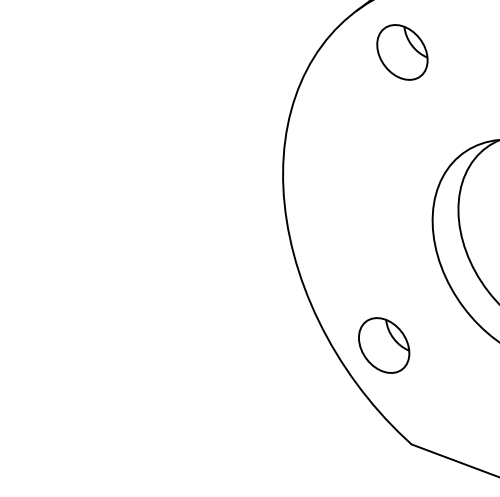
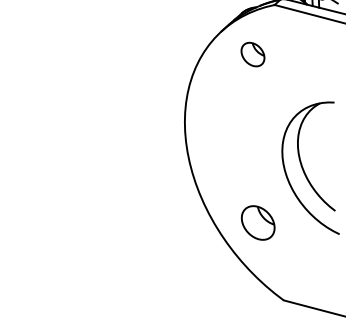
part: (401, 52) -> (252, 54), size x0.7
part: (383, 344) -> (257, 222), moved

